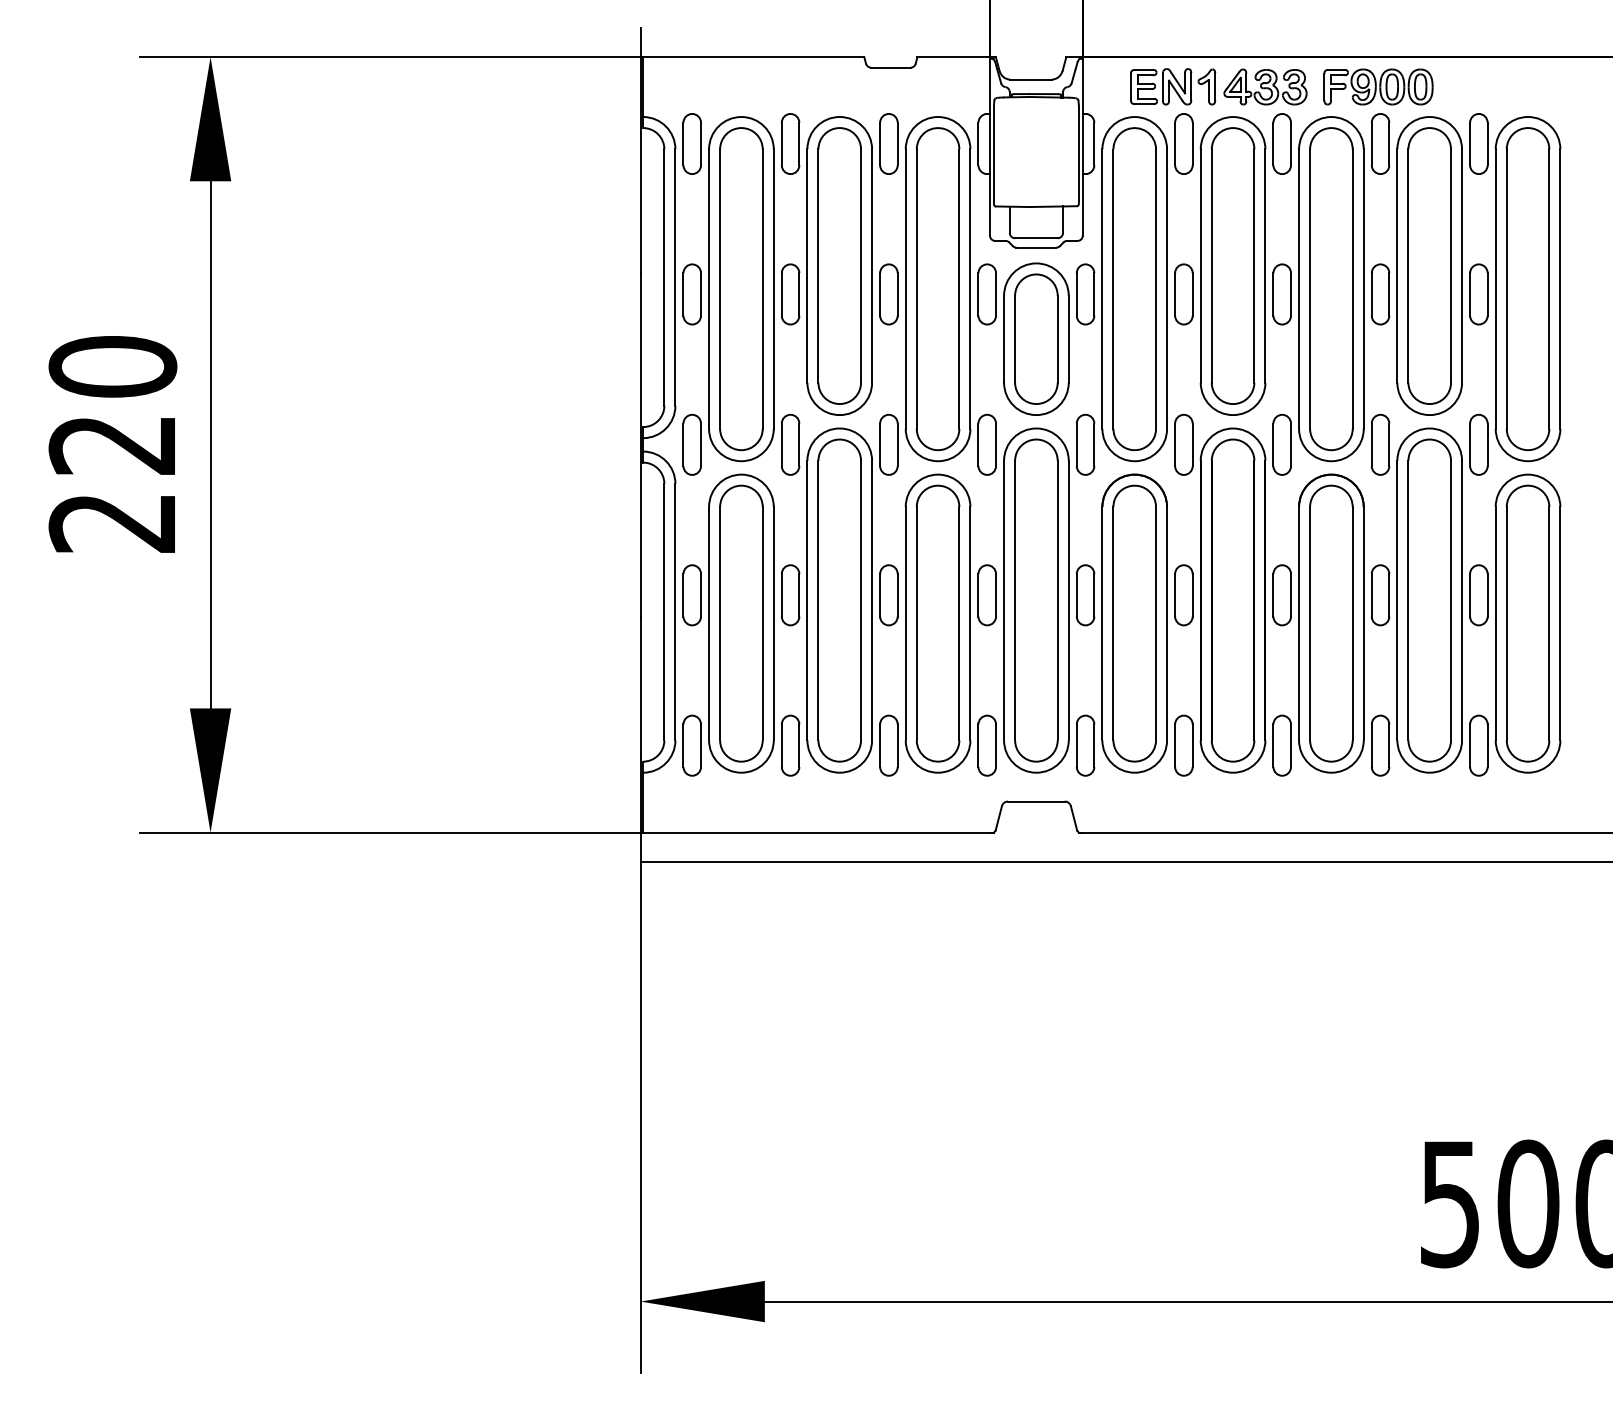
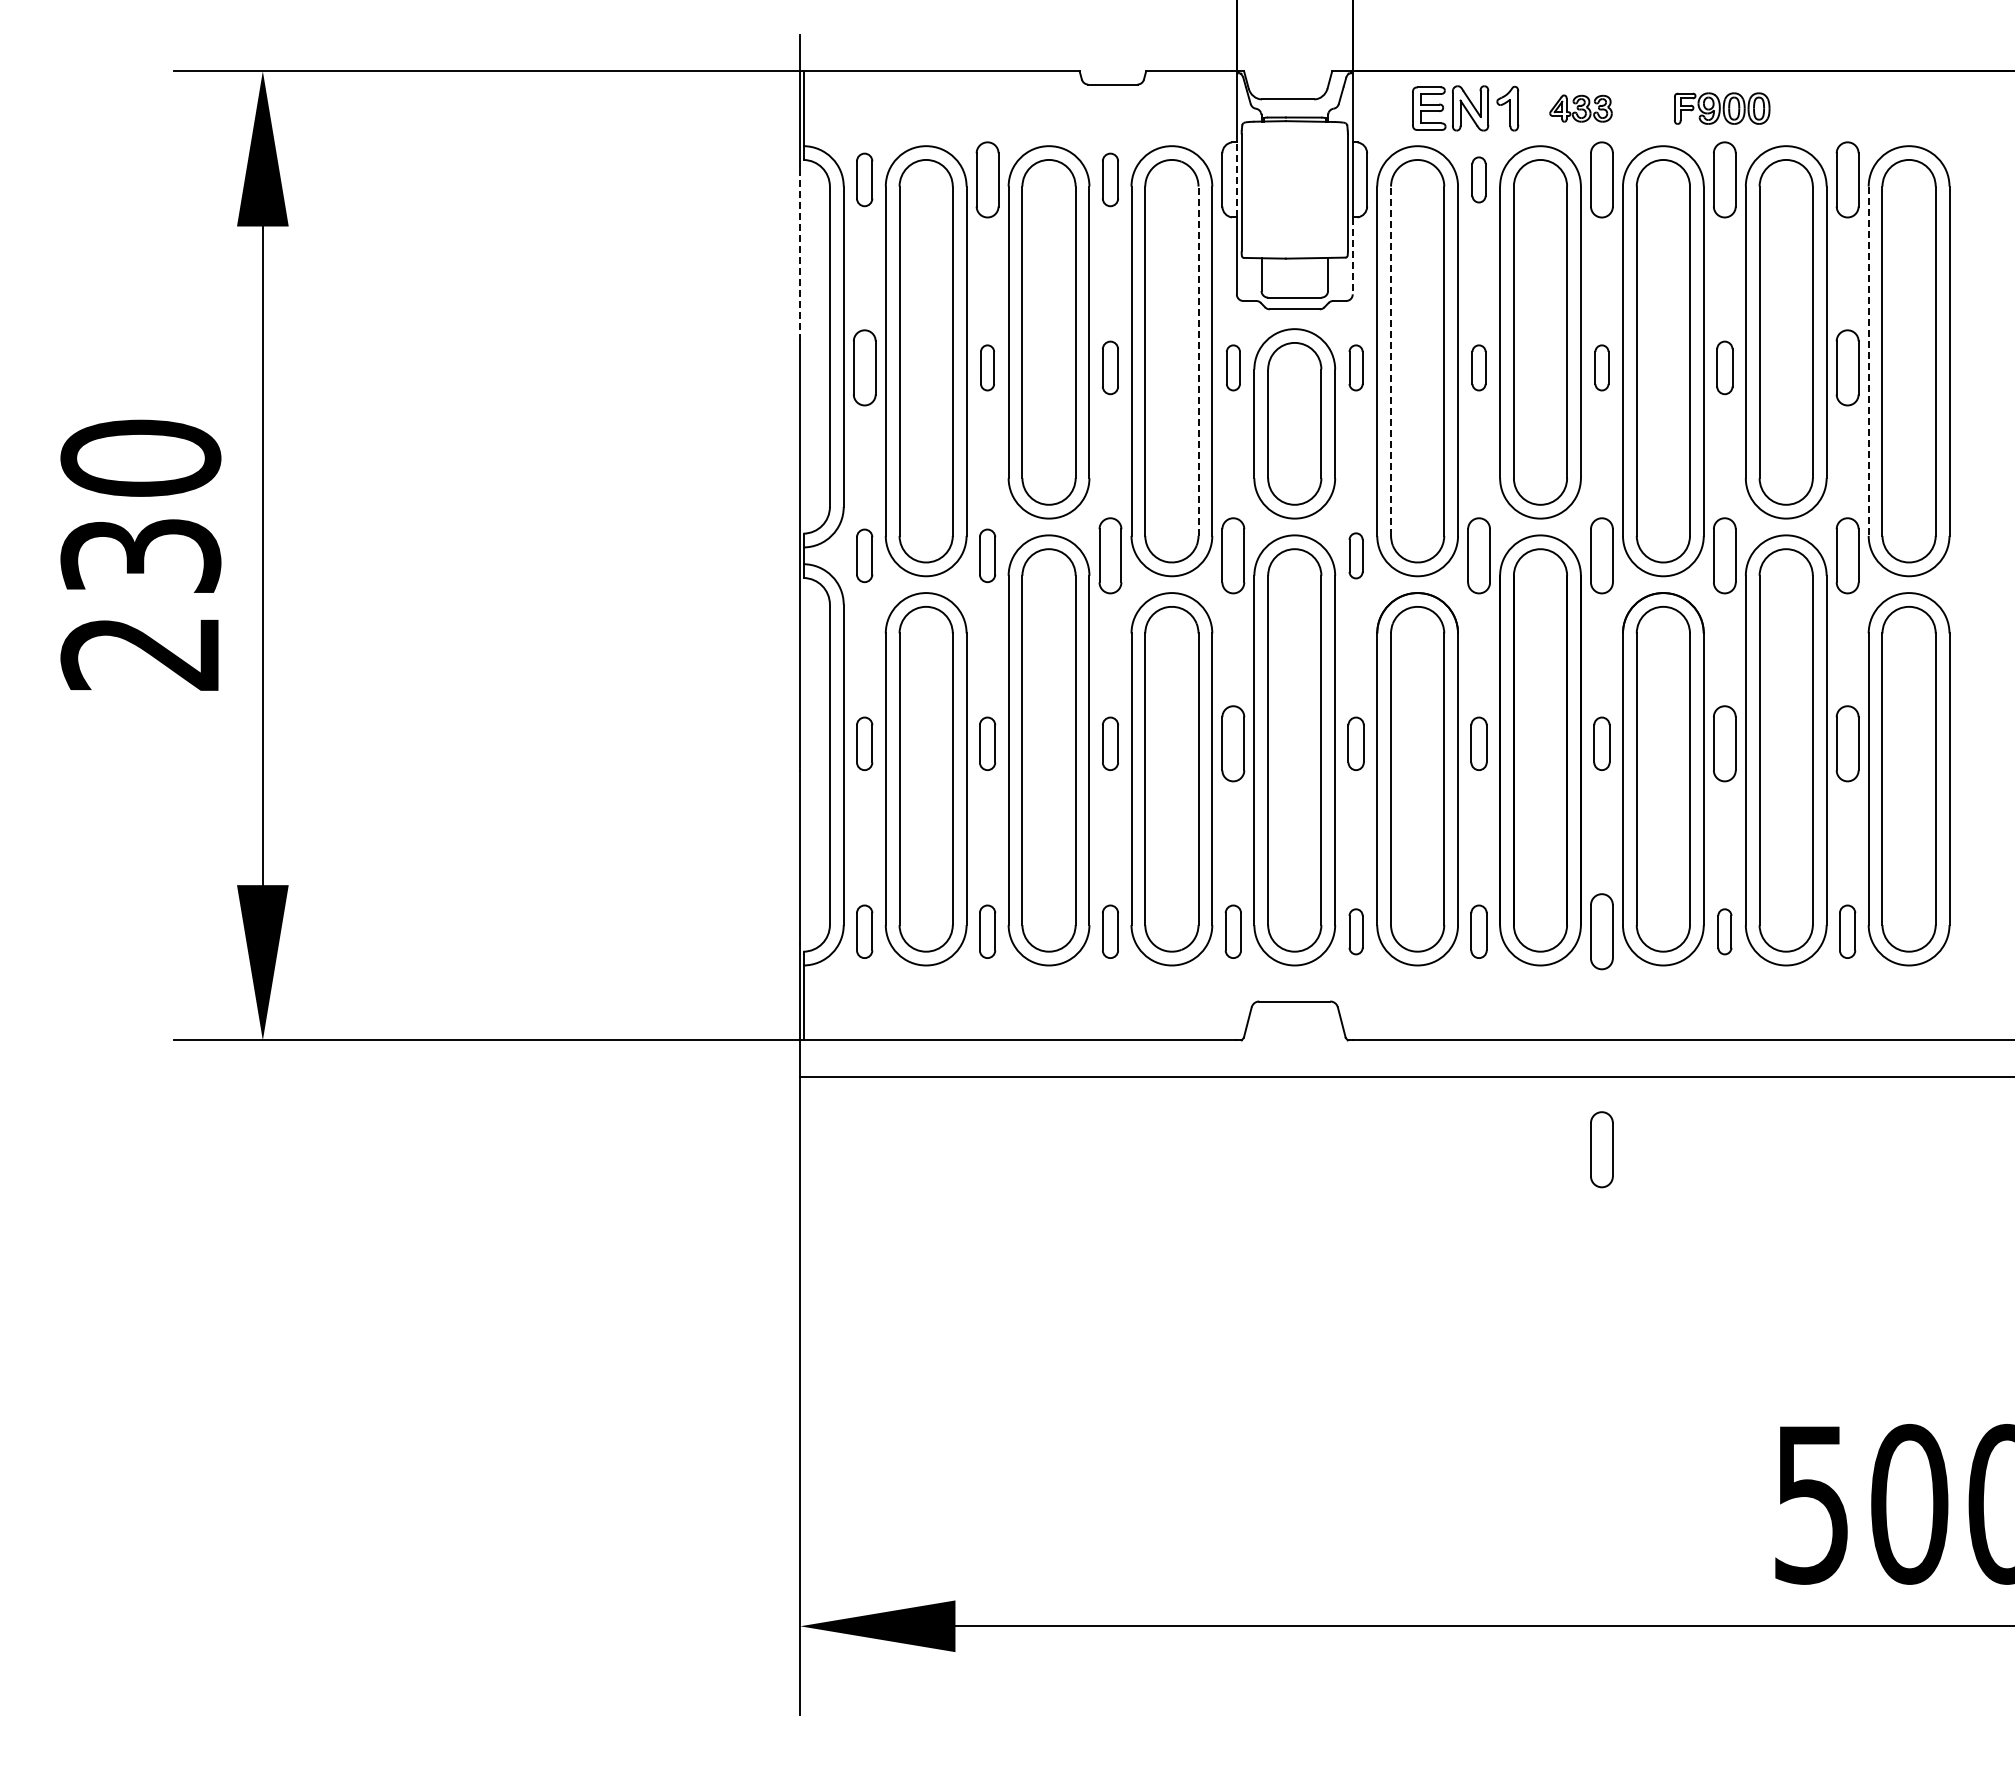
part: (1265, 86) -> (1580, 108), size x0.6
part: (1377, 86) -> (1721, 108), size x0.7
part: (692, 143) -> (864, 179), size x0.7
part: (888, 143) -> (1110, 179), size x0.7
line: (989, 143) -> (1236, 179), solid -> dashed
part: (1183, 143) -> (1478, 179), size x0.6
line: (640, 203) -> (800, 254), solid -> dashed
line: (1082, 205) -> (1352, 256), solid -> dashed
line: (959, 289) -> (1198, 361), solid -> dashed
line: (1113, 289) -> (1391, 361), solid -> dashed
line: (1495, 289) -> (1868, 361), solid -> dashed
part: (790, 294) -> (987, 367), size x0.6
part: (888, 294) -> (1110, 367), size x0.7
part: (987, 294) -> (1233, 367), size x0.6
part: (1085, 294) -> (1355, 367), size x0.6
part: (1183, 294) -> (1478, 367), size x0.6
part: (1281, 294) -> (1601, 367), size x0.6
part: (1380, 294) -> (1724, 367), size x0.7
part: (692, 444) -> (864, 555), size x0.7
part: (790, 444) -> (987, 555), size x0.7
part: (1085, 444) -> (1355, 555), size x0.6
text: (112, 445) -> (140, 556), 220 -> 230
part: (692, 595) -> (864, 743), size x0.7
part: (790, 595) -> (987, 743), size x0.7
part: (888, 595) -> (1110, 743), size x0.7
part: (1085, 595) -> (1355, 743), size x0.7
part: (1183, 595) -> (1478, 743), size x0.7
part: (1281, 595) -> (1601, 743), size x0.7
part: (692, 745) -> (864, 931), size x0.7
part: (790, 745) -> (987, 931), size x0.7
part: (888, 745) -> (1110, 931), size x0.7
part: (987, 745) -> (1233, 931), size x0.7
part: (1085, 745) -> (1355, 931), size x0.6
part: (1183, 745) -> (1478, 931), size x0.7
part: (1380, 745) -> (1724, 931), size x0.6
part: (1478, 745) -> (1847, 931), size x0.7
part: (1281, 919) -> (1601, 1149), added

